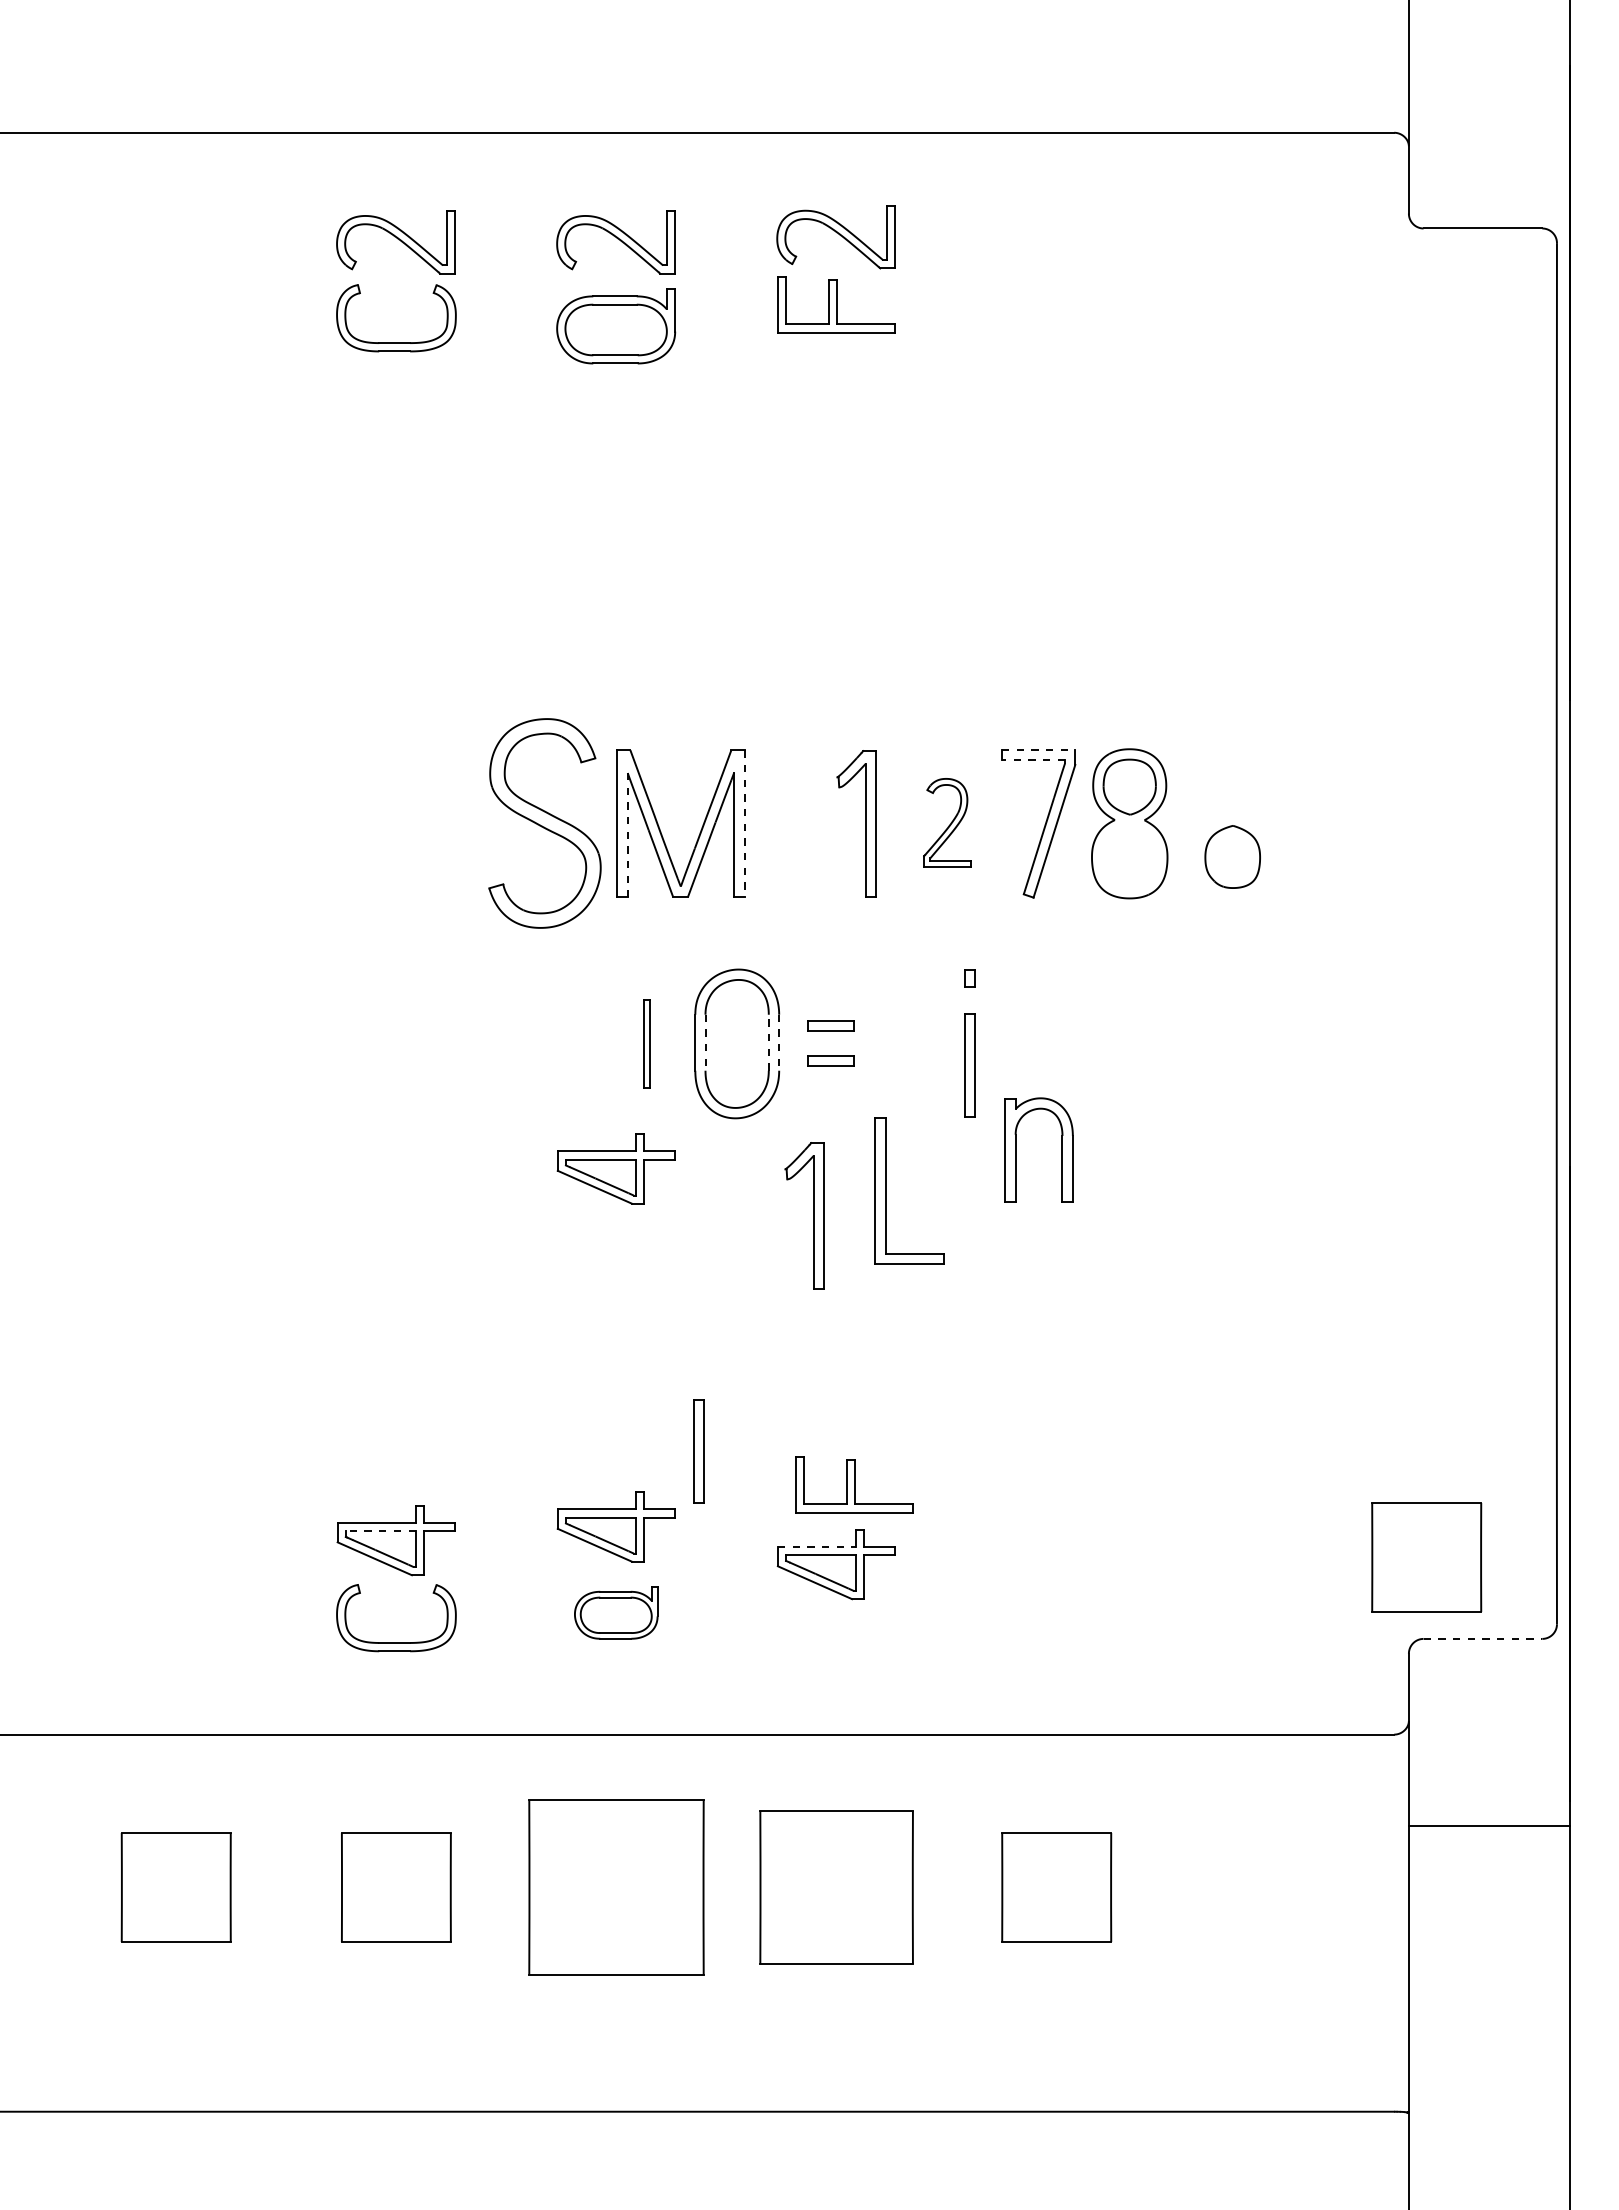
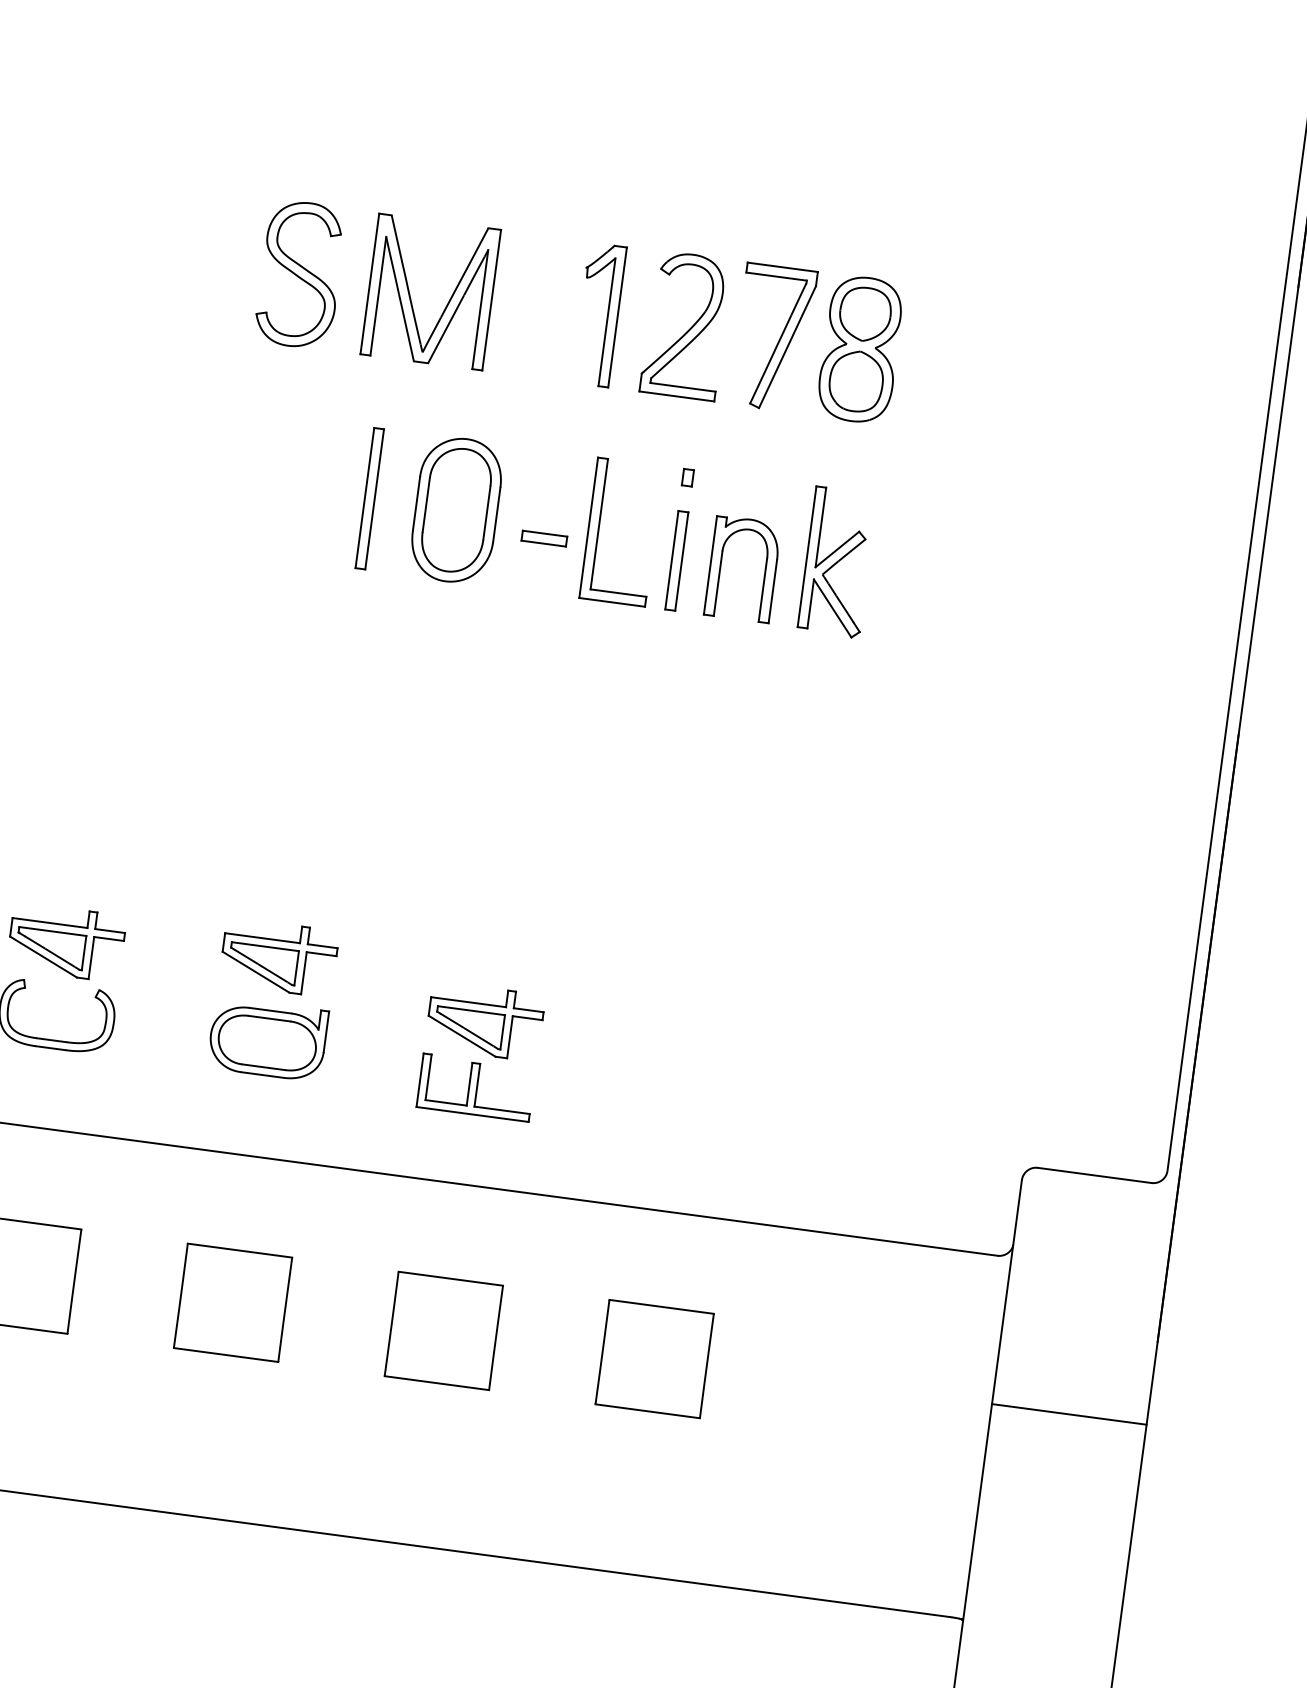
line: (1038, 750) -> (782, 267), dashed -> solid
line: (1033, 760) -> (776, 276), dashed -> solid
part: (947, 822) -> (686, 325), size x1.67
part: (544, 823) -> (300, 274), size x0.71
line: (744, 824) -> (491, 301), dashed -> solid
line: (627, 835) -> (378, 296), dashed -> solid
part: (1232, 856) -> (856, 380), moved
part: (830, 1025) -> (548, 504), removed
line: (705, 1042) -> (426, 504), dashed -> solid
line: (768, 1042) -> (486, 512), dashed -> solid
line: (779, 1042) -> (497, 514), dashed -> solid
part: (646, 1043) -> (369, 498), size x1.67
part: (1135, 1045) -> (837, 562), added
part: (1016, 1149) -> (721, 565), moved
part: (615, 1168) -> (323, 614), removed
part: (886, 1190) -> (599, 528), moved
part: (813, 1215) -> (507, 684), removed
part: (698, 1451) -> (367, 895), removed
part: (854, 1484) -> (476, 1087), moved
line: (380, 1531) -> (52, 931), dashed -> solid
line: (817, 1546) -> (469, 1001), dashed -> solid
part: (1426, 1557) -> (1051, 1090), removed
part: (616, 1612) -> (268, 1039), size x1.43
line: (1483, 1638) -> (1095, 1175), dashed -> solid
line: (1489, 1825) -> (1069, 1414), moved
part: (616, 1887) -> (233, 1302), size x0.62
part: (836, 1887) -> (443, 1330), size x0.71

